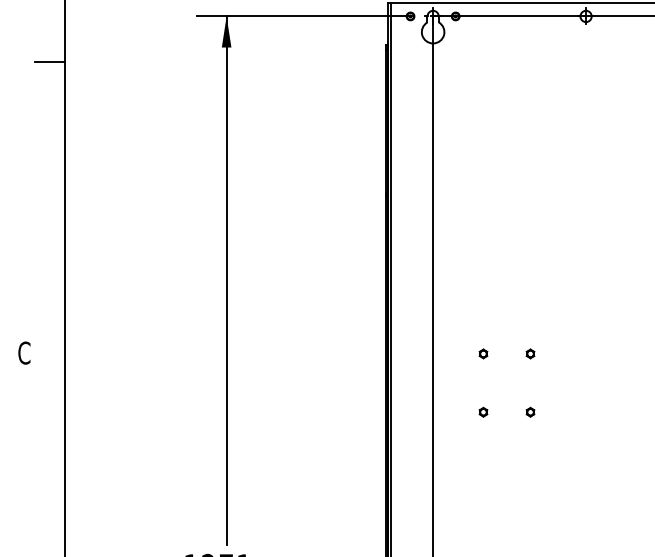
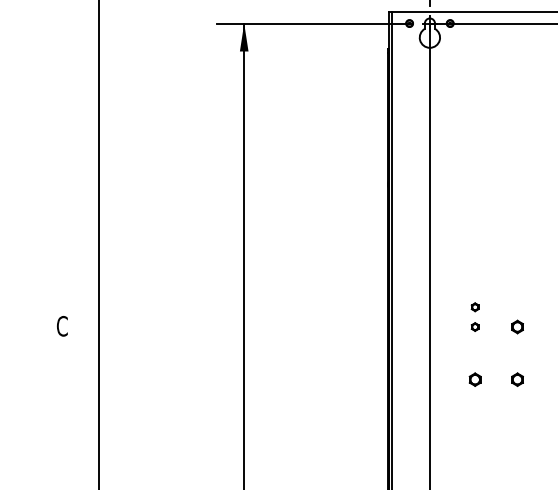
line: (49, 62) -> (84, 64), removed
part: (483, 331) -> (475, 306), added
part: (530, 353) -> (517, 326), size x1.6
part: (483, 411) -> (475, 378), size x1.6
part: (530, 411) -> (517, 378), size x1.6

